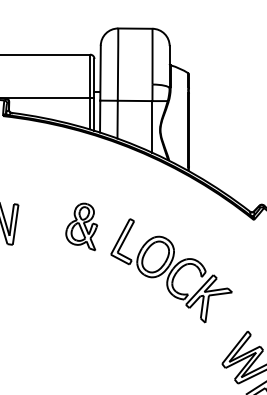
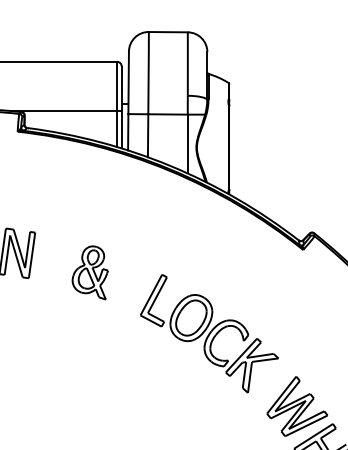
part: (81, 226) -> (89, 272), moved
part: (171, 270) -> (209, 333), moved

